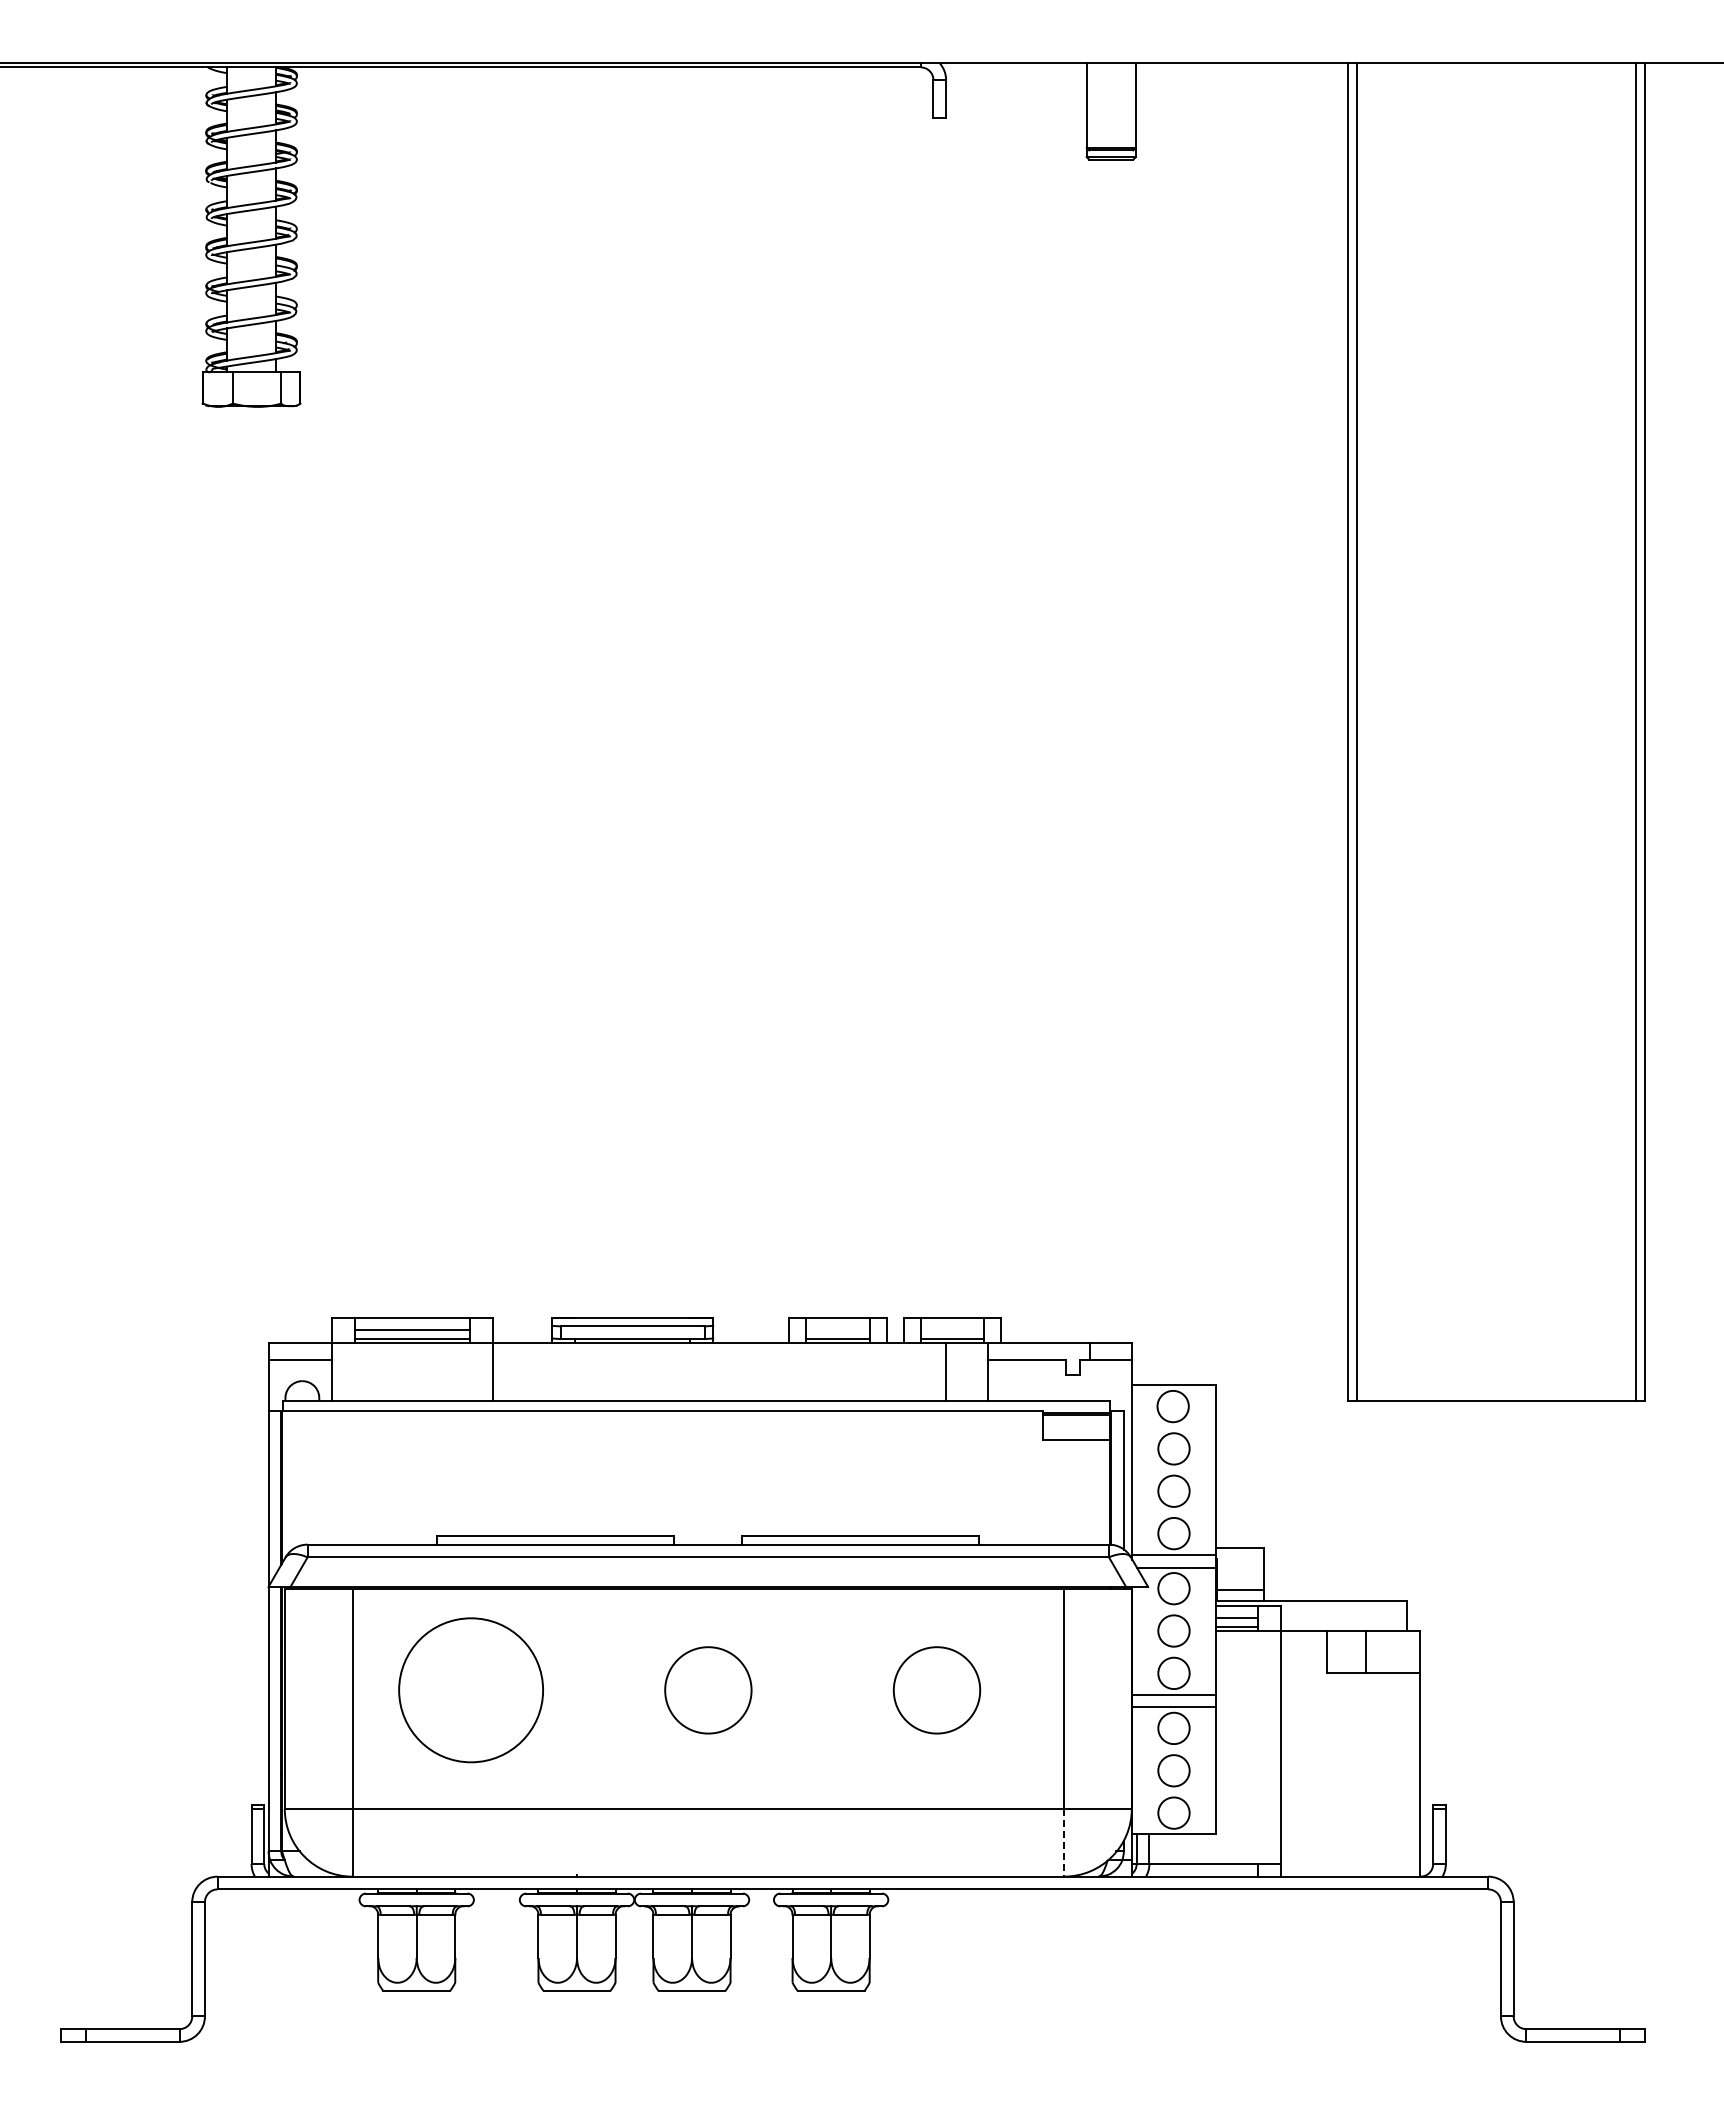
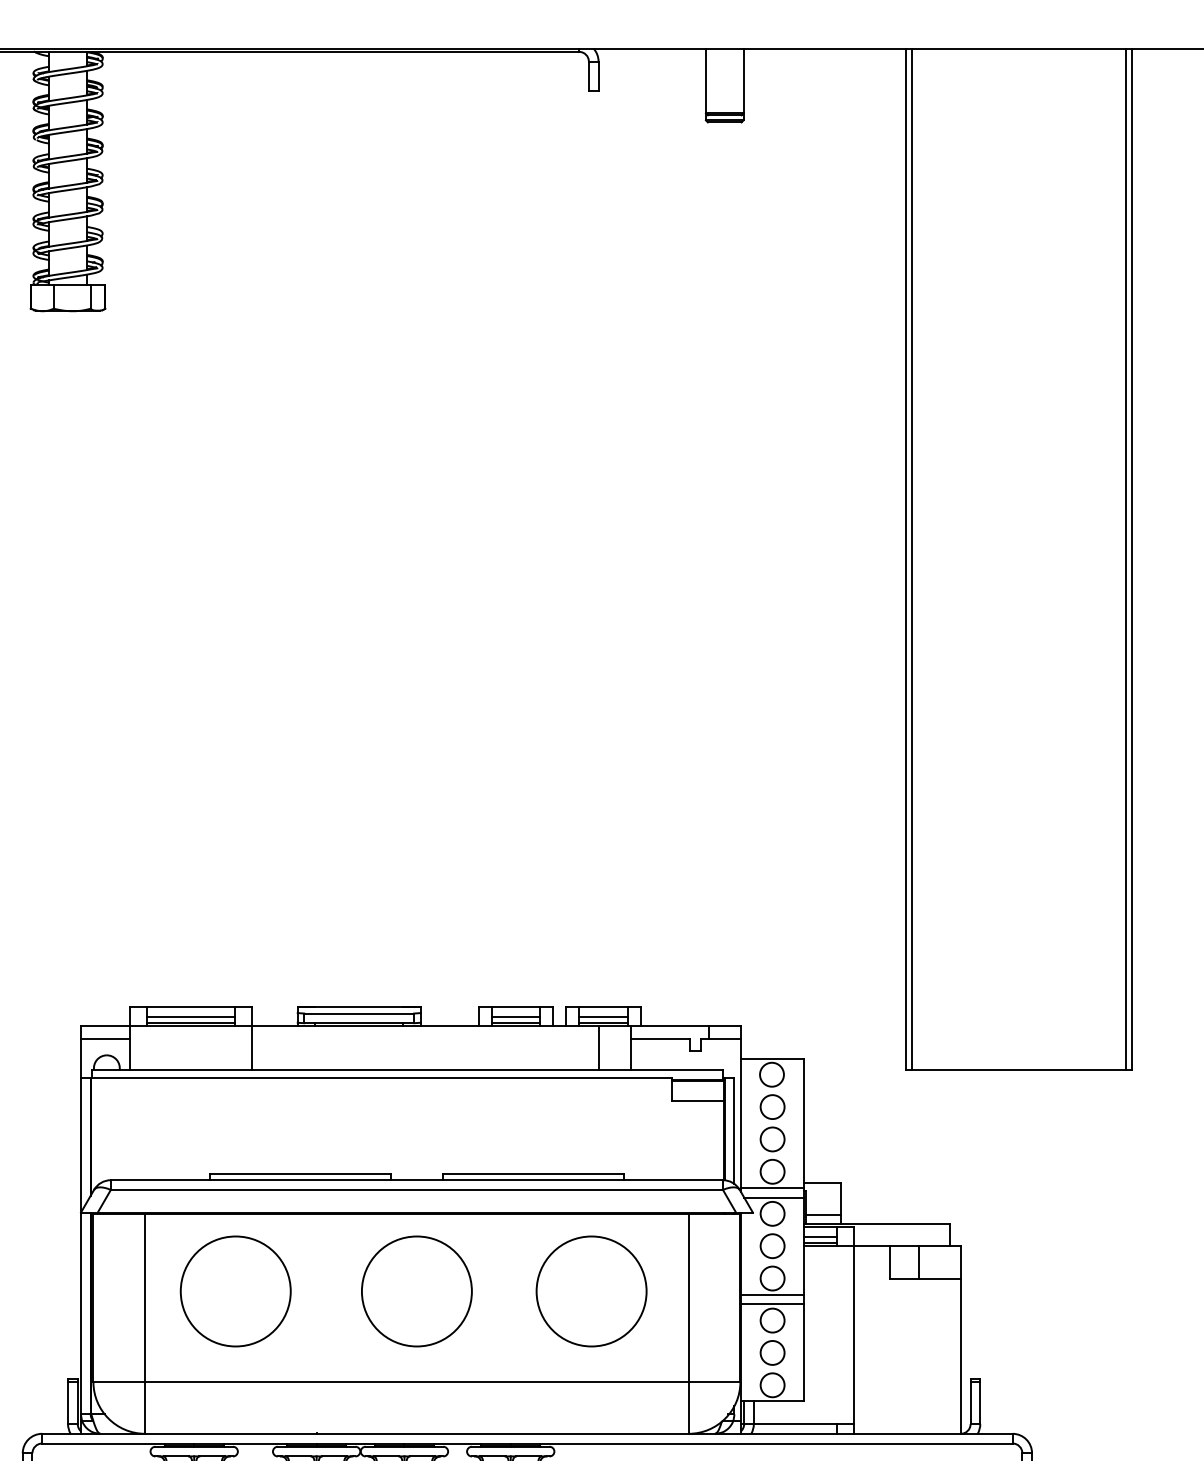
line: (837, 1330) -> (515, 1016), added
line: (952, 1330) -> (603, 1016), added
circle: (708, 1690) -> (417, 1291), size x1.67
circle: (936, 1690) -> (591, 1291), size x1.67
line: (1064, 1842) -> (688, 1407), dashed -> solid

